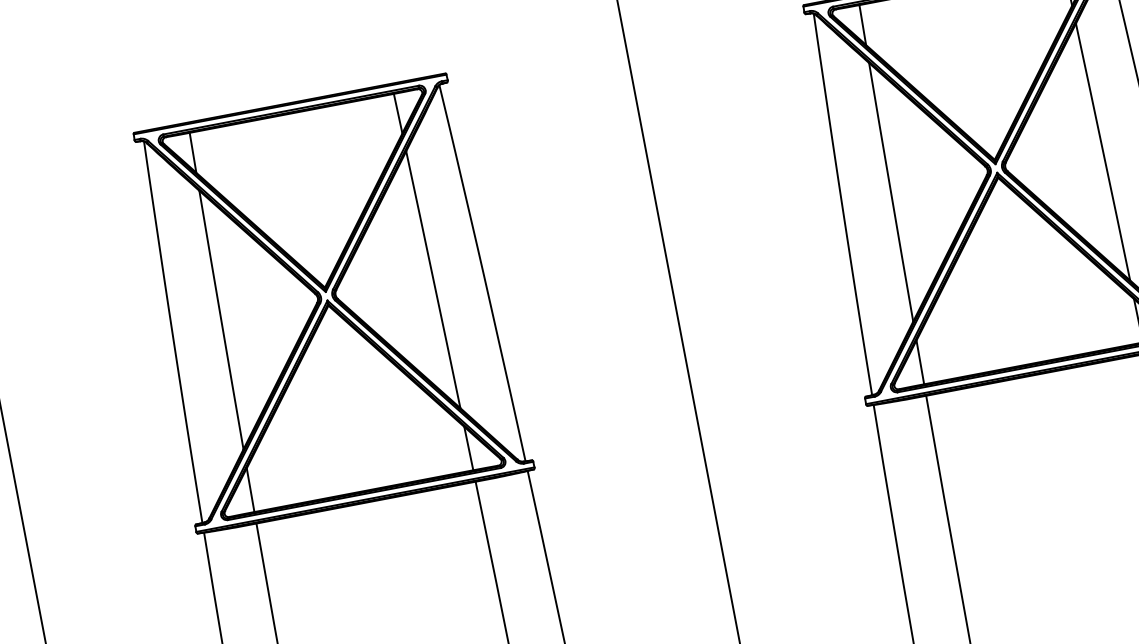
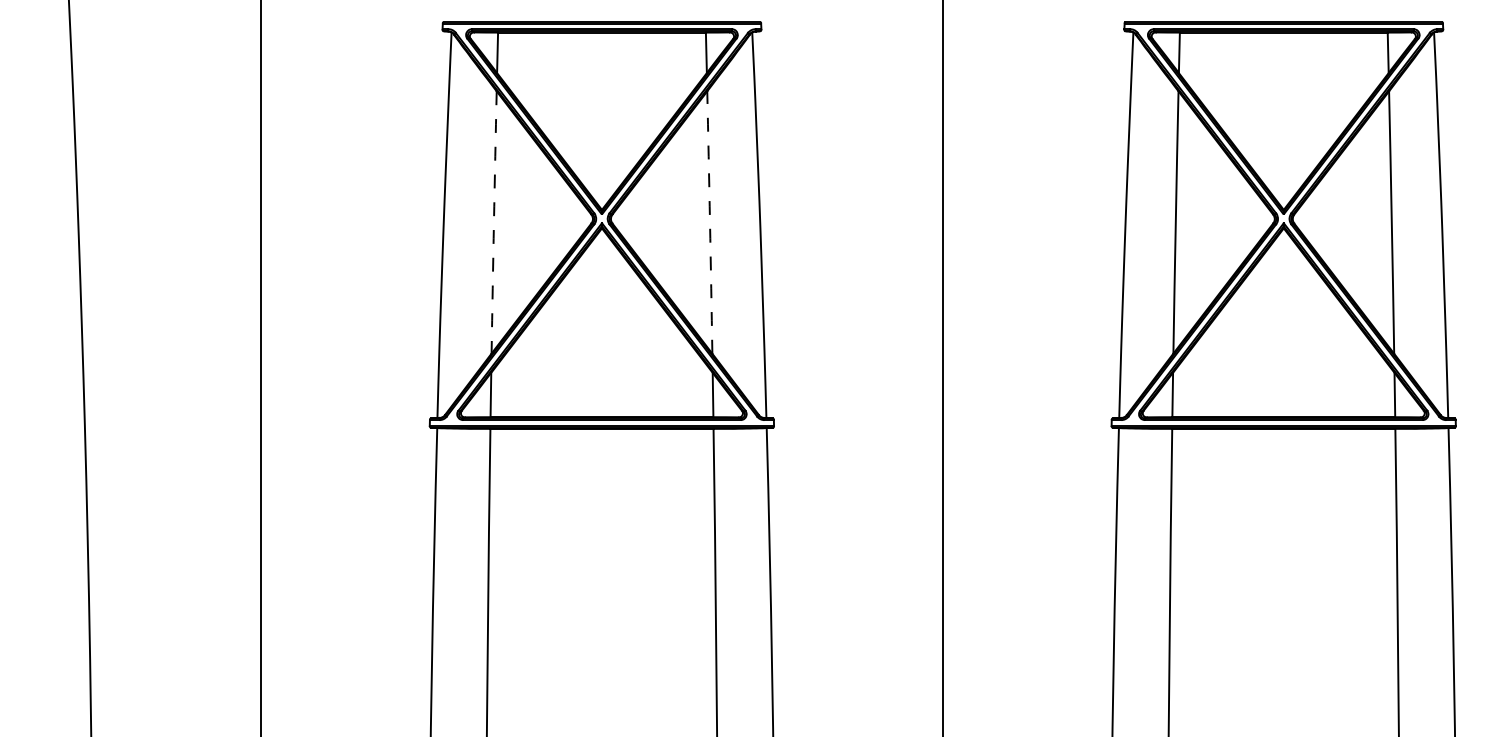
arc: (433, 279) -> (710, 222), solid -> dashed
arc: (220, 320) -> (493, 222), solid -> dashed

